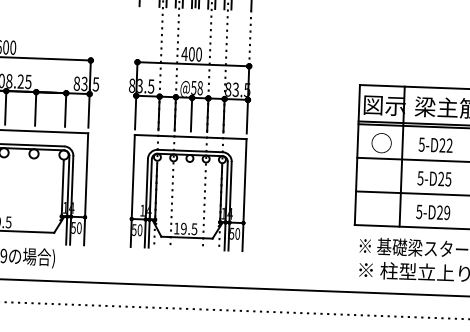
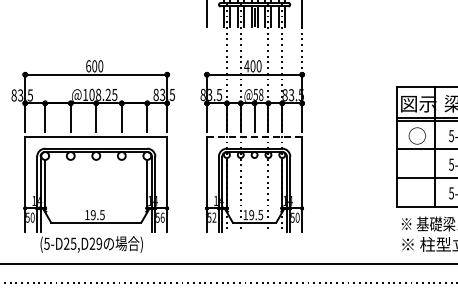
line: (190, 136) -> (254, 136), solid -> dashed
text: (79, 227) -> (162, 217), 50 -> 56
text: (140, 230) -> (214, 217), 50 -> 52

